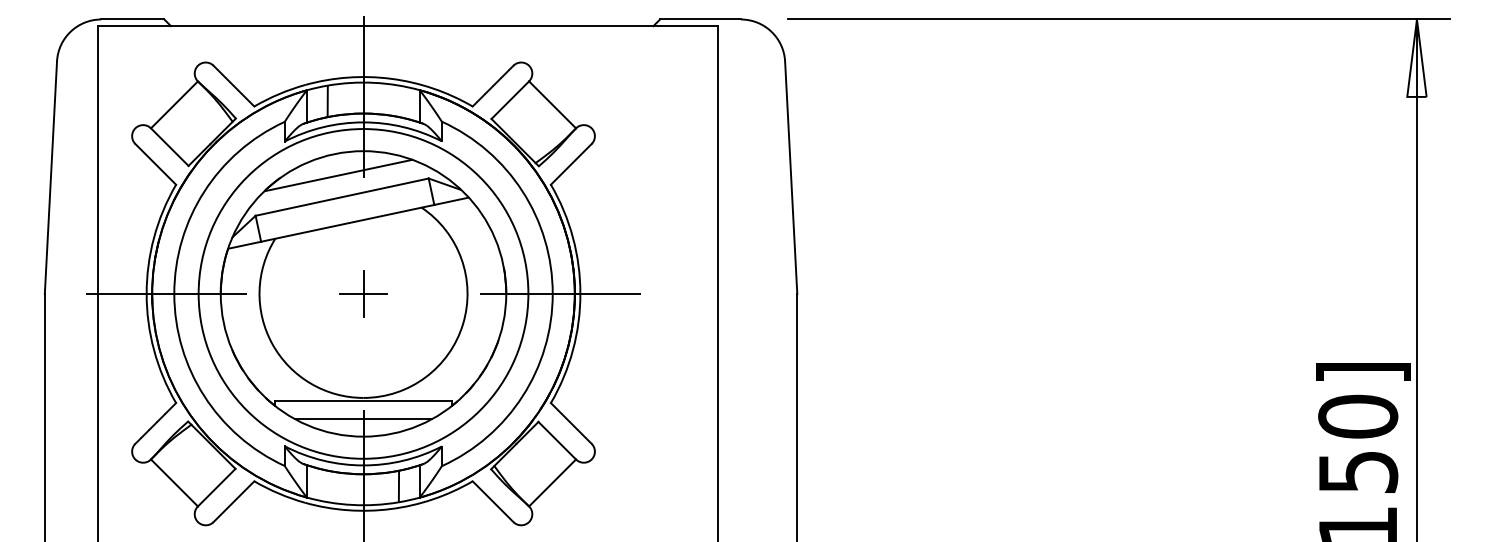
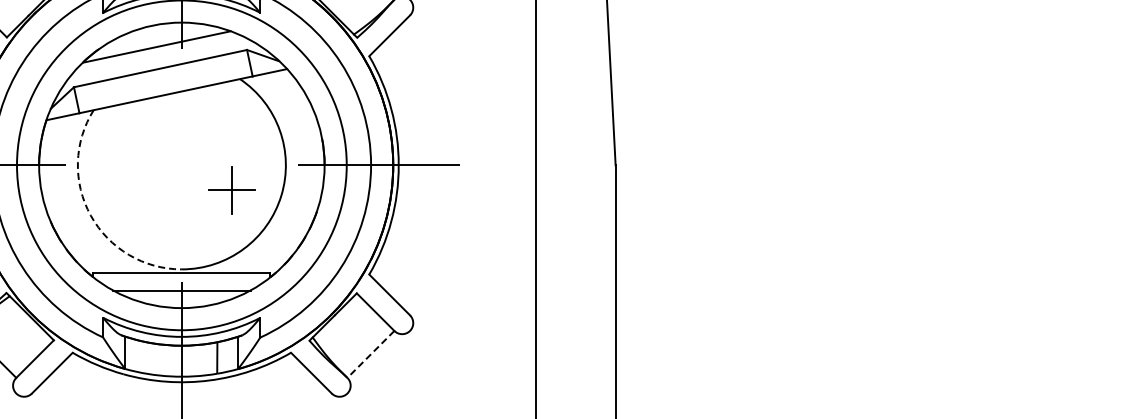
part: (363, 293) -> (231, 189), moved
arc: (272, 344) -> (90, 215), solid -> dashed
line: (552, 483) -> (370, 354), solid -> dashed

